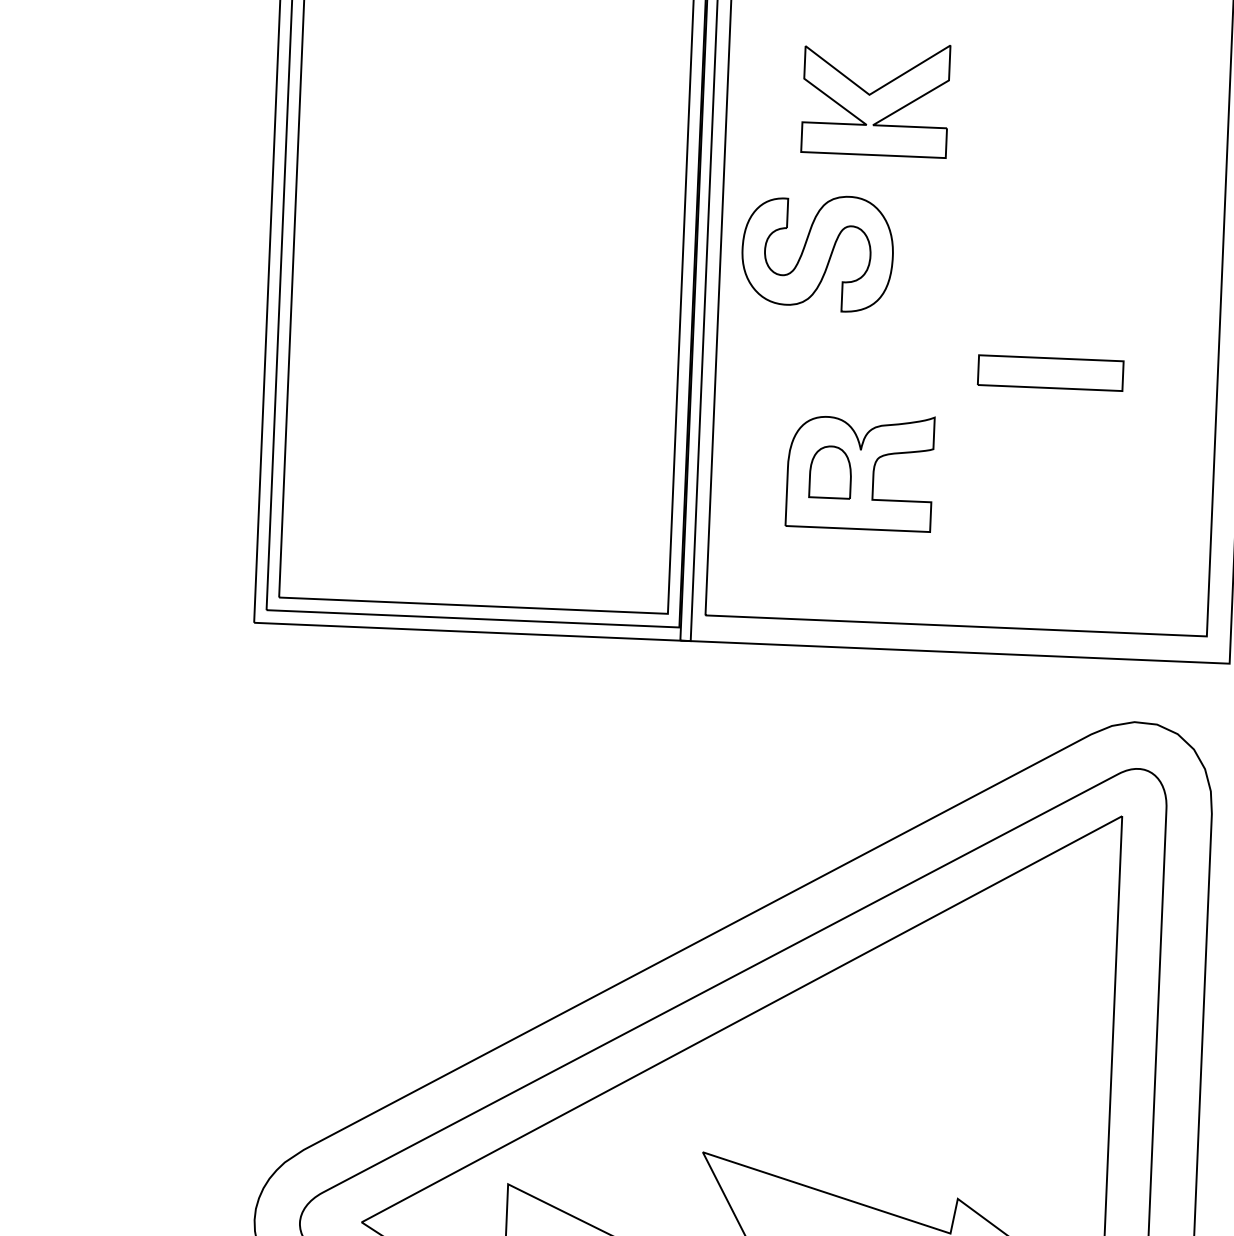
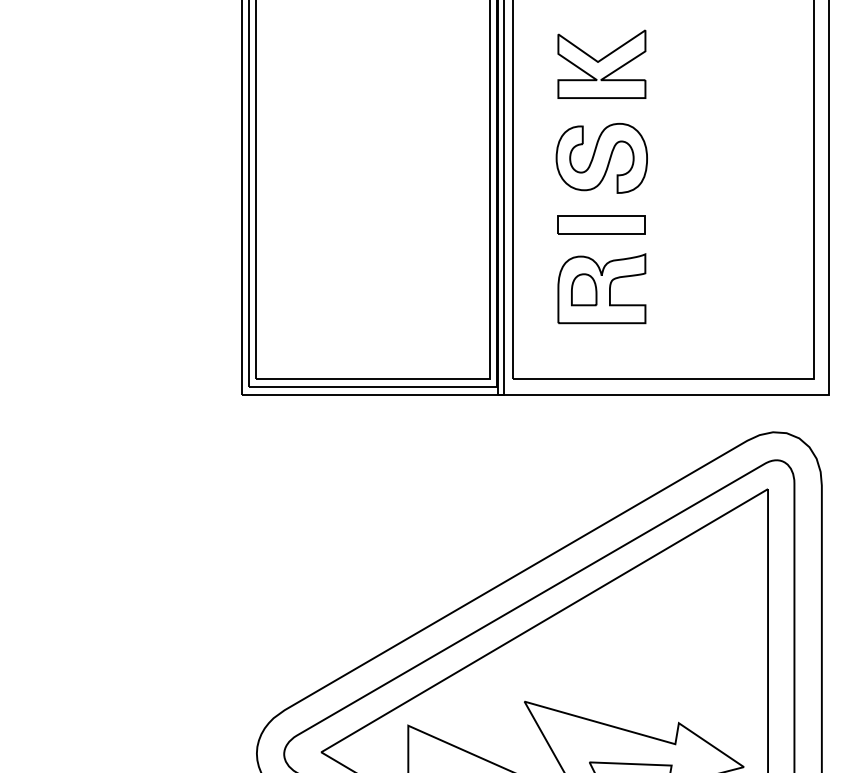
part: (817, 253) -> (601, 158), moved
part: (1050, 372) -> (601, 224), moved

